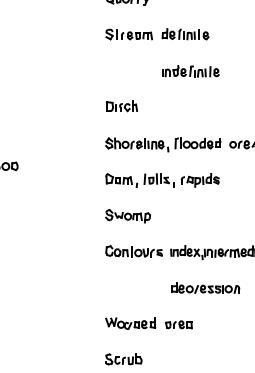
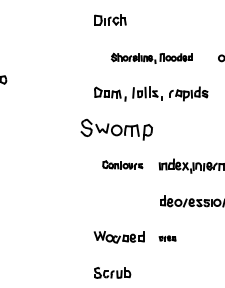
part: (163, 144) -> (152, 58), size x0.7
part: (127, 216) -> (116, 130), size x1.6
part: (133, 251) -> (122, 165), size x0.7
part: (178, 324) -> (167, 238), size x0.6

